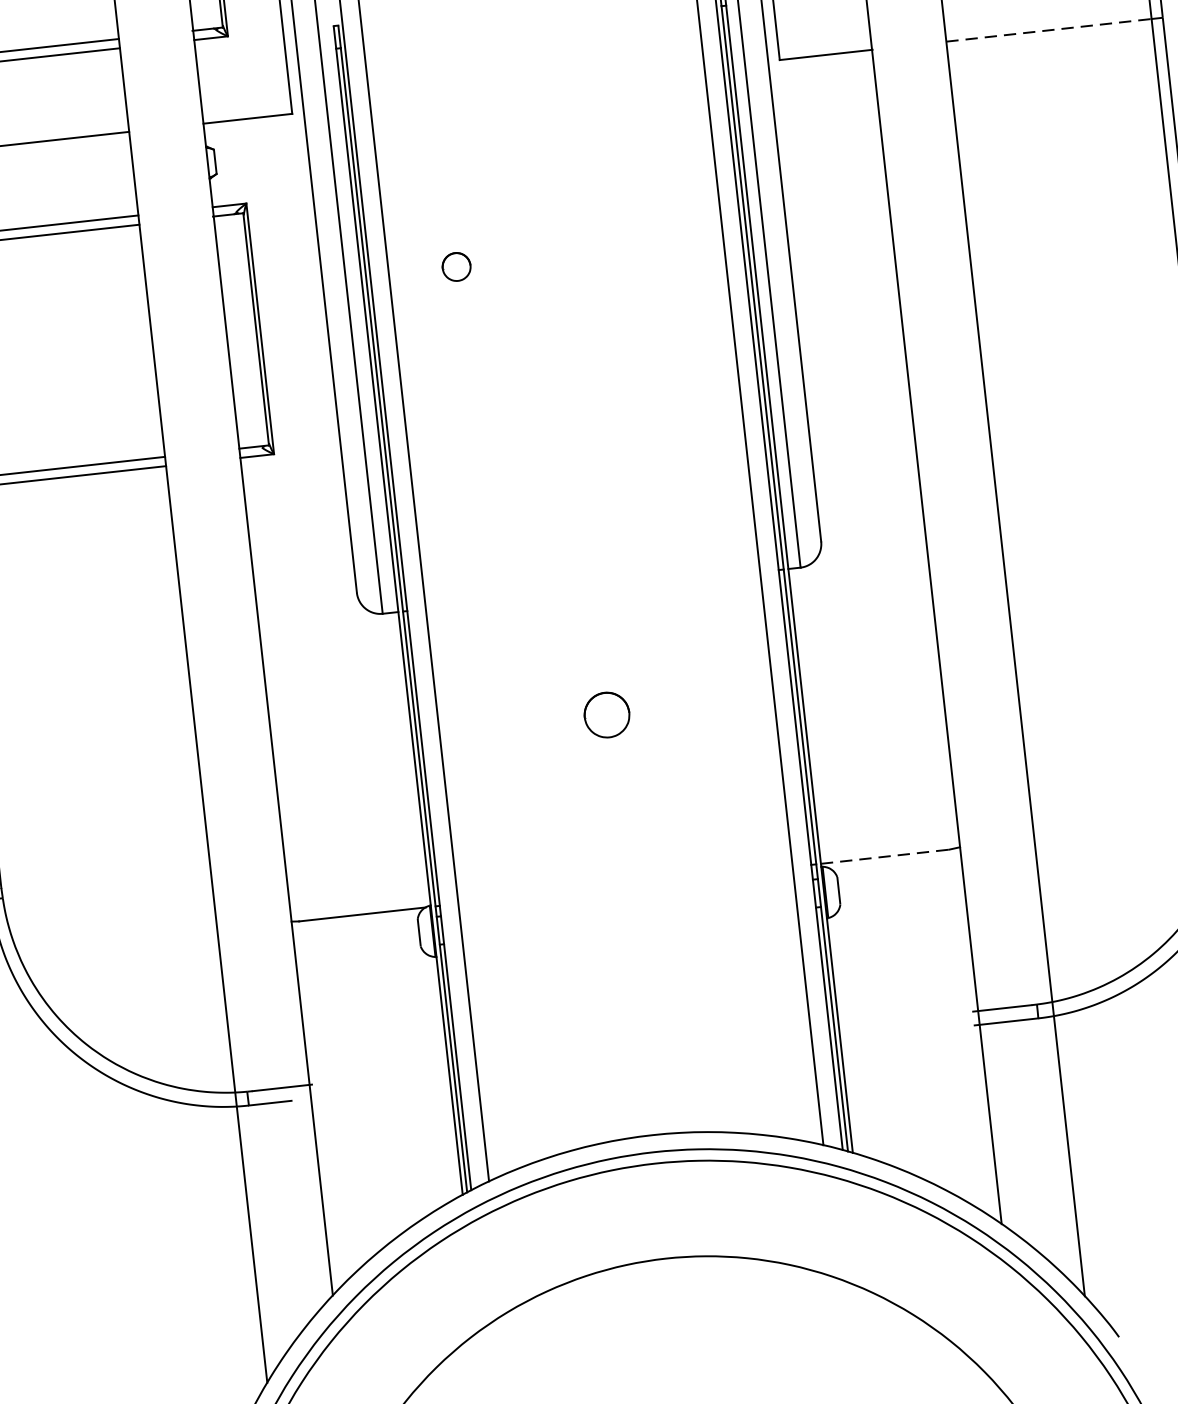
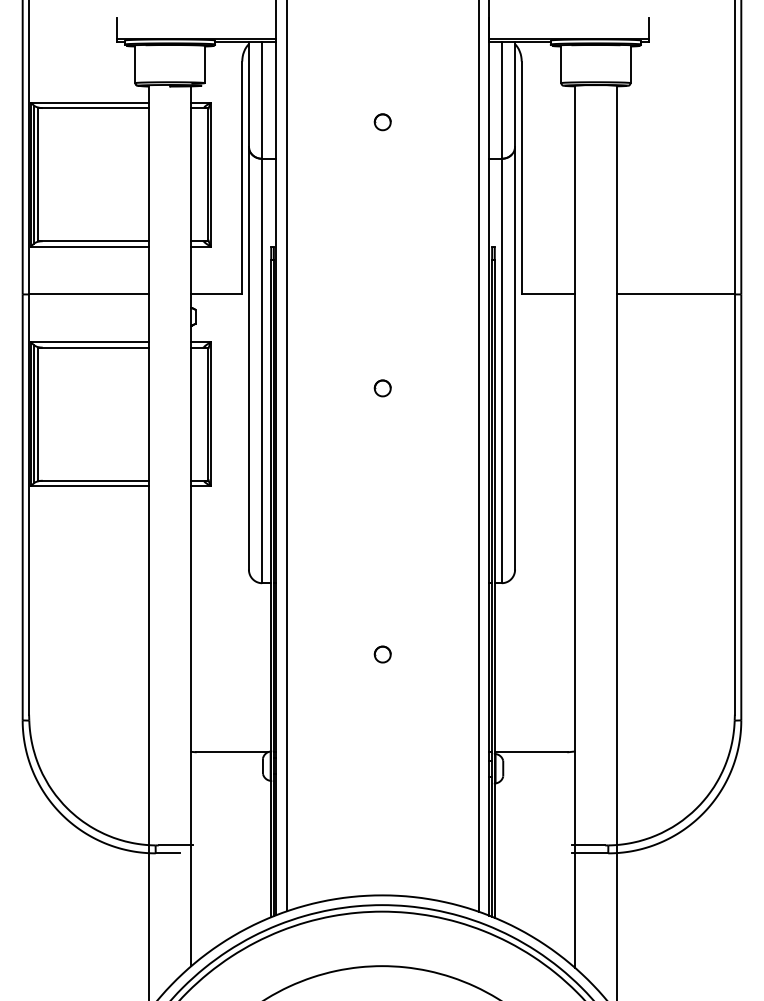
line: (1049, 30) -> (676, 294), dashed -> solid
part: (456, 267) -> (382, 388), moved
part: (606, 714) -> (382, 654), size x0.62
line: (885, 857) -> (531, 752), dashed -> solid

